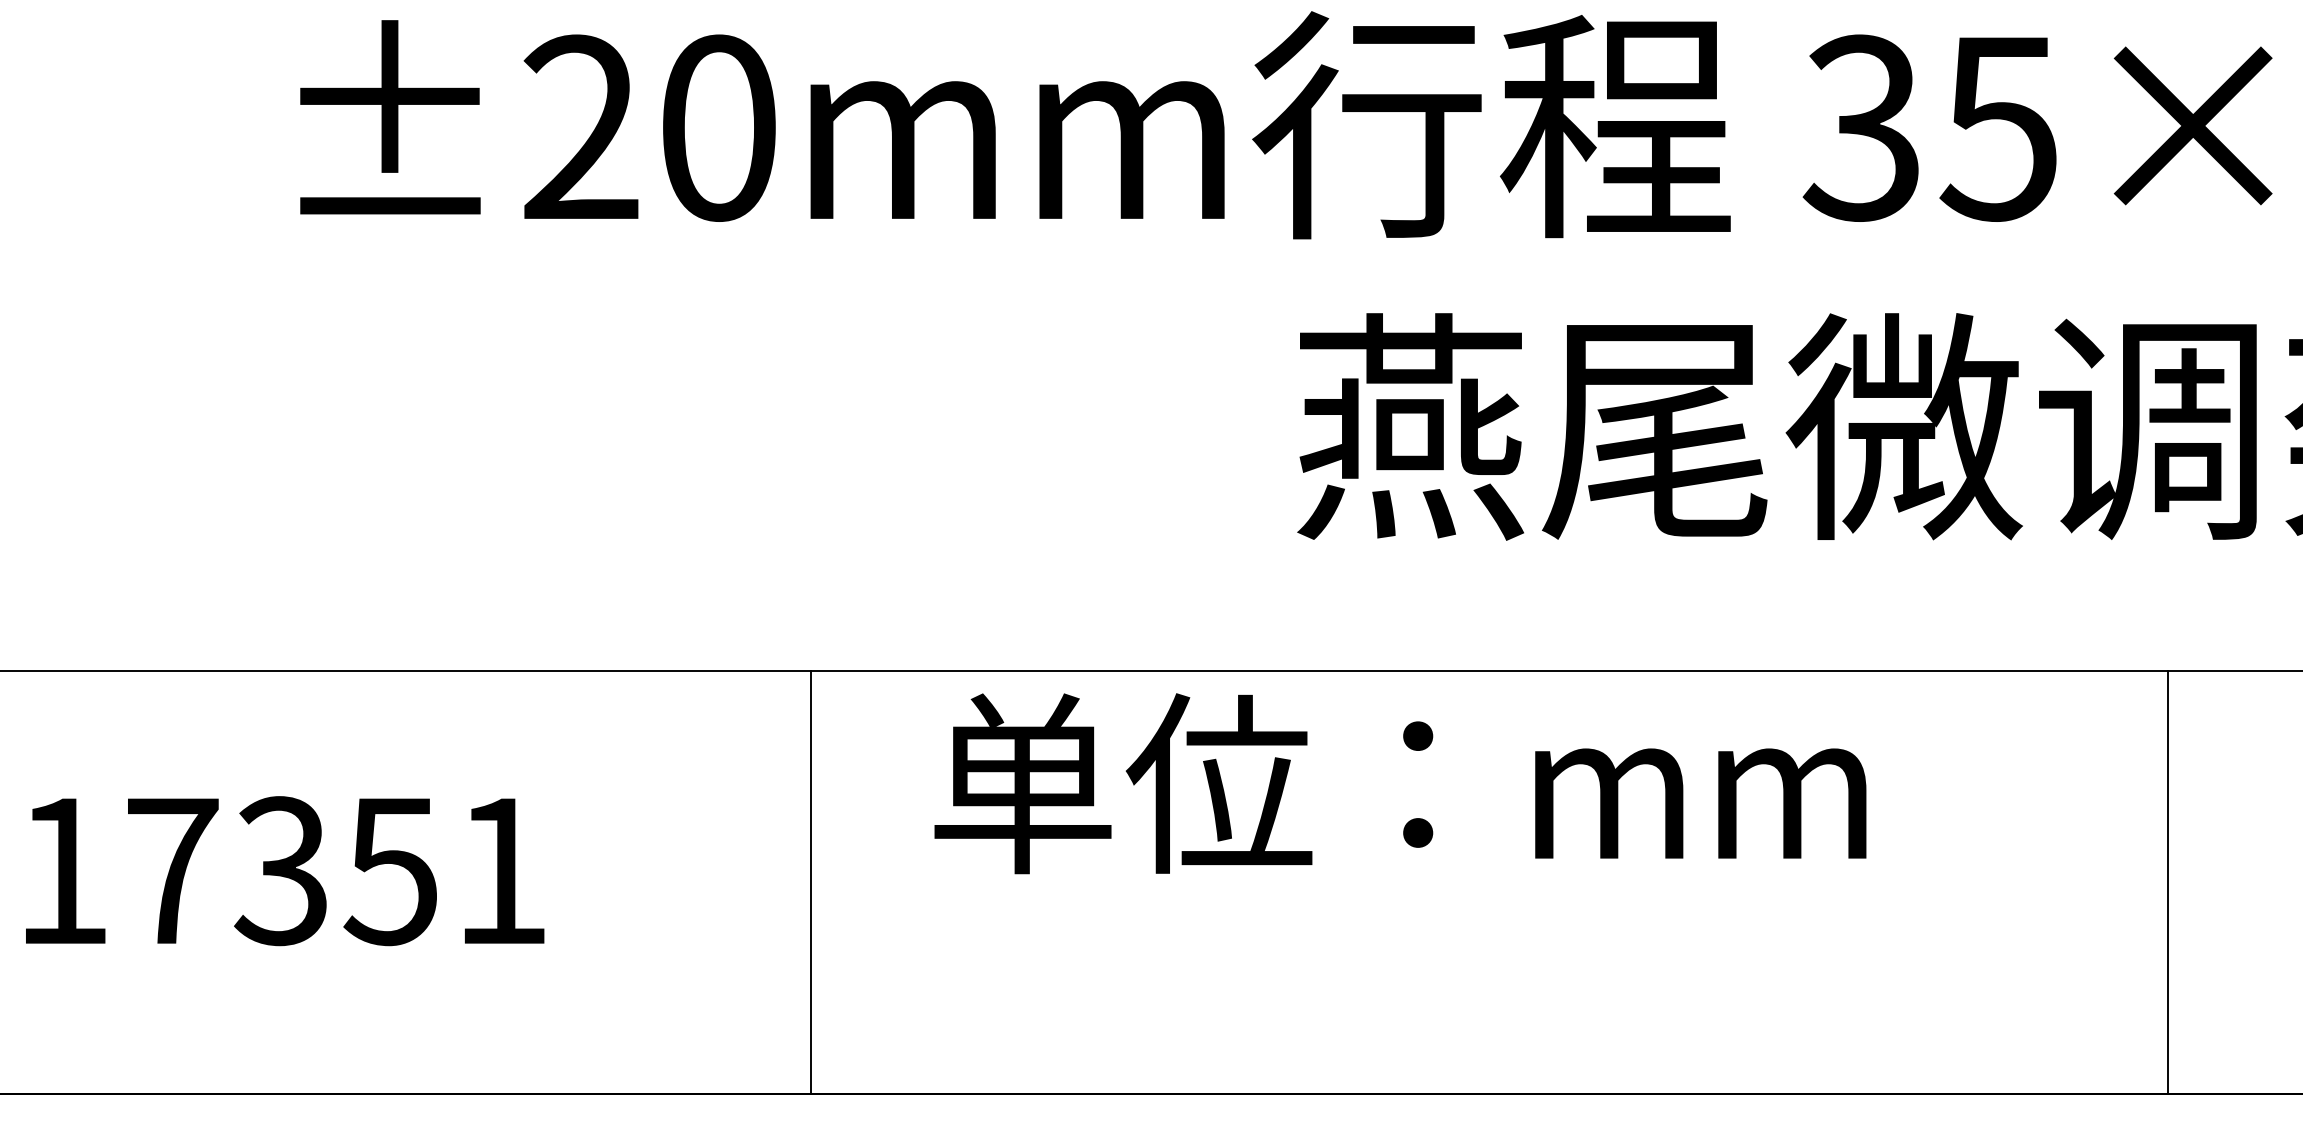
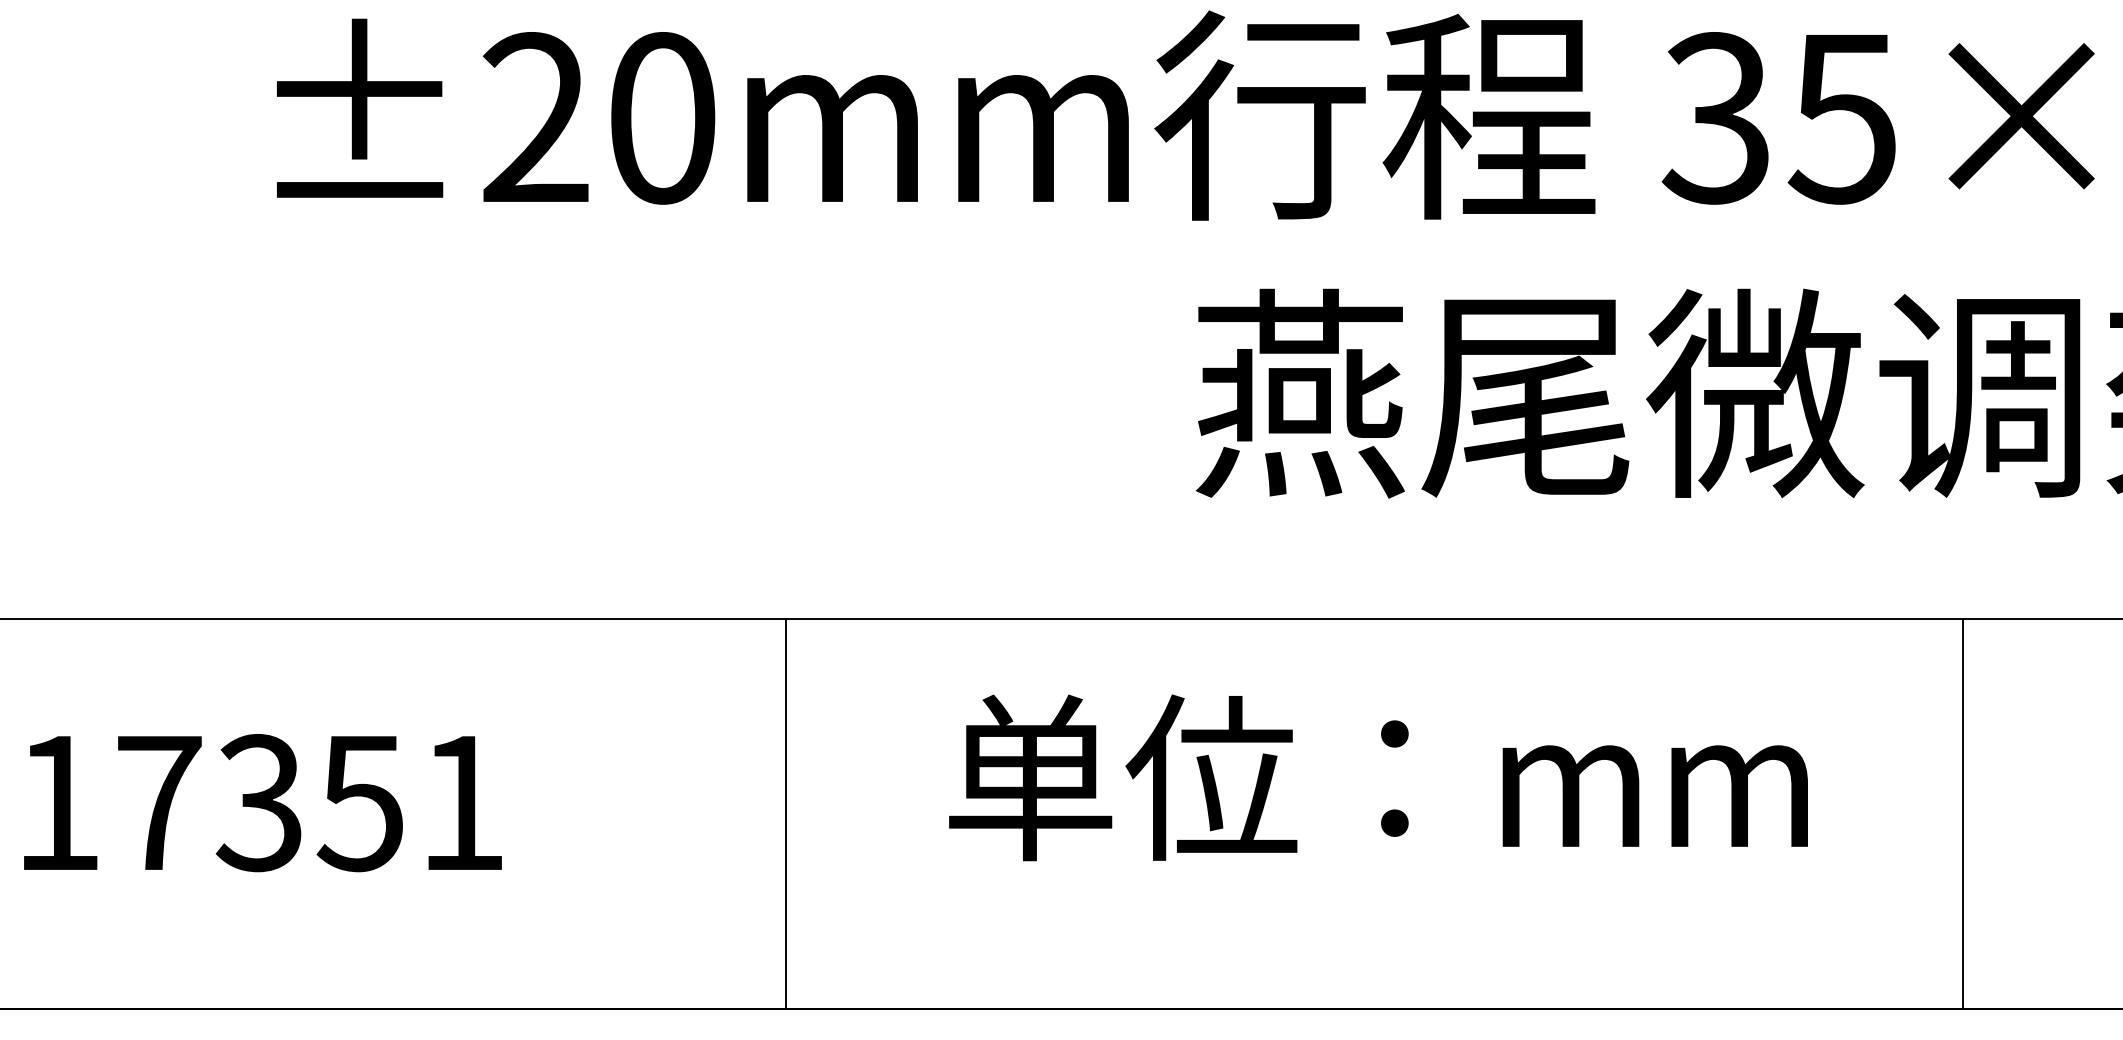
text: (1400, 783) -> (1378, 777), moved
line: (811, 882) -> (785, 813), moved
line: (2167, 882) -> (1962, 813), moved

